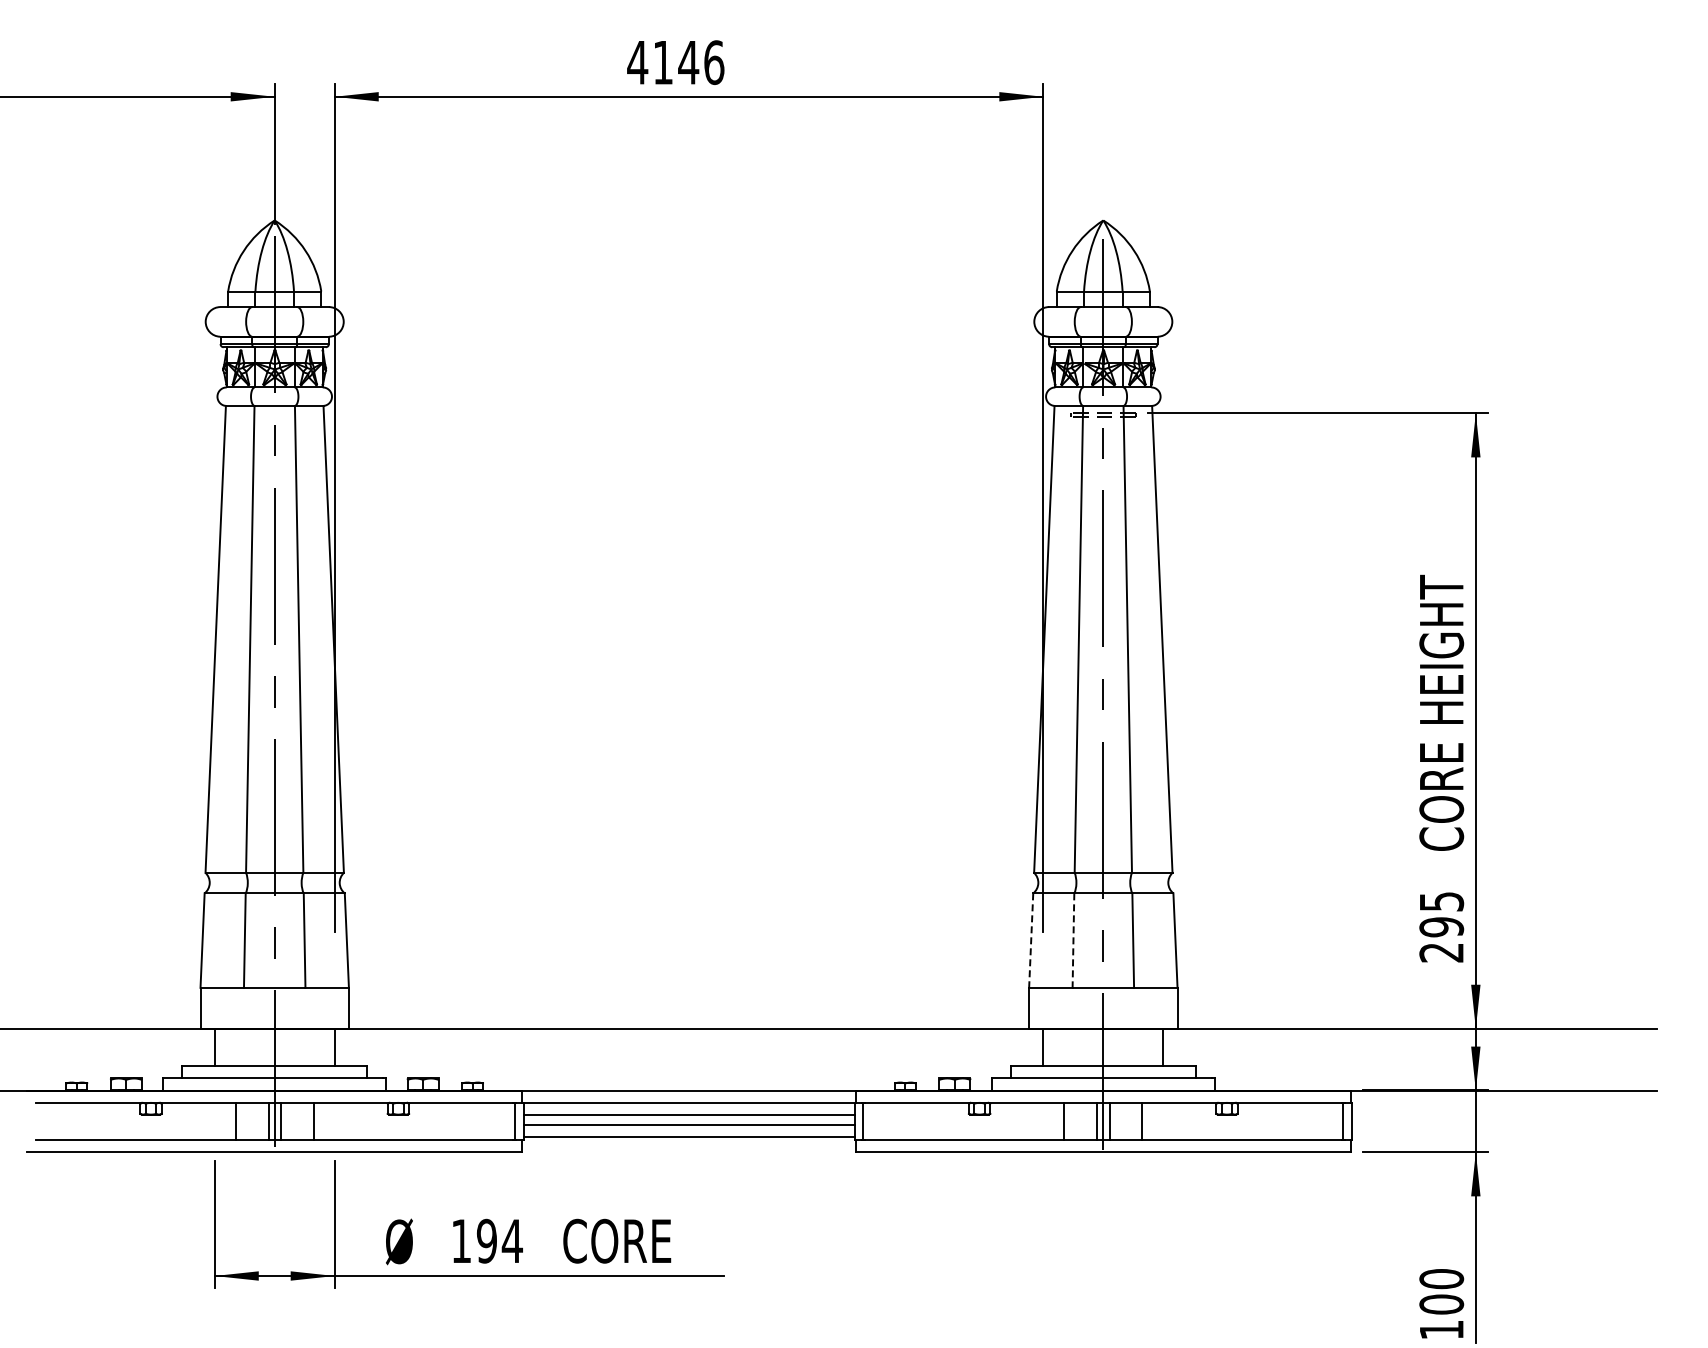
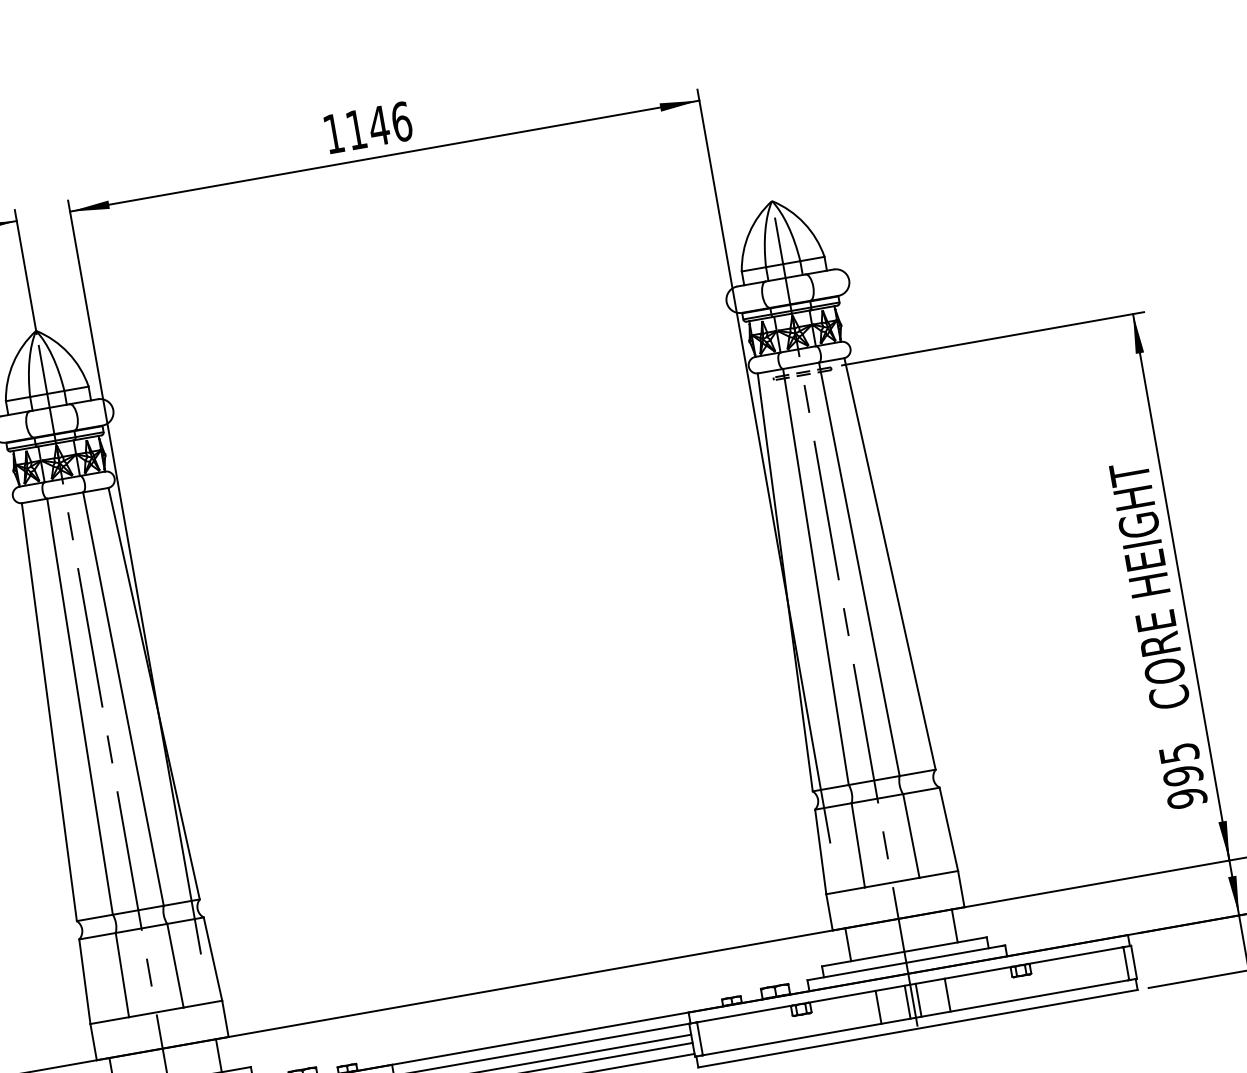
text: (637, 62) -> (333, 133), 4146 -> 1146
line: (1031, 941) -> (821, 852), dashed -> solid
line: (1073, 941) -> (858, 846), dashed -> solid
text: (1441, 952) -> (1187, 798), 295 -> 995

